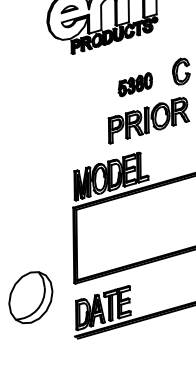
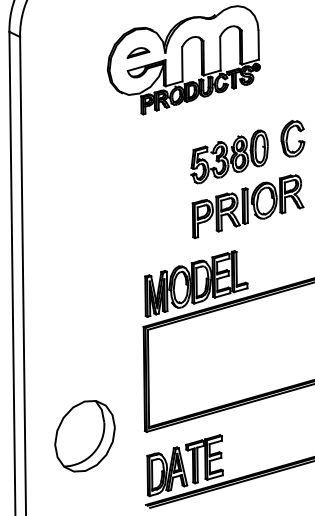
part: (135, 84) -> (229, 156), size x1.67
part: (30, 297) -> (84, 436), moved

